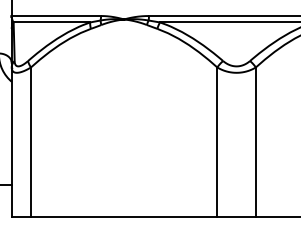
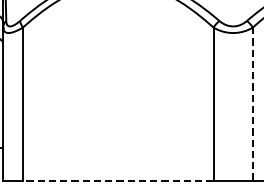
line: (255, 142) -> (252, 104), solid -> dashed
line: (123, 217) -> (117, 180), solid -> dashed

